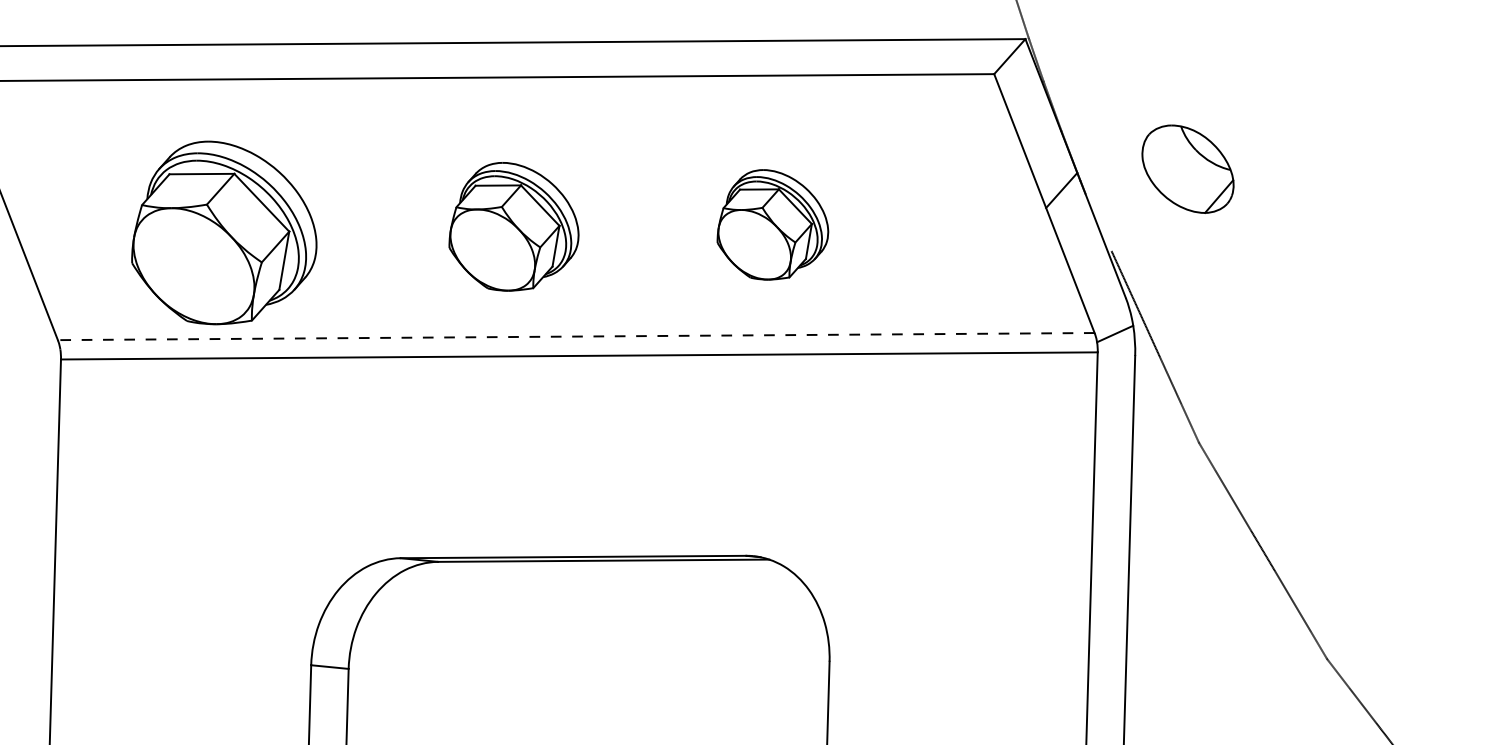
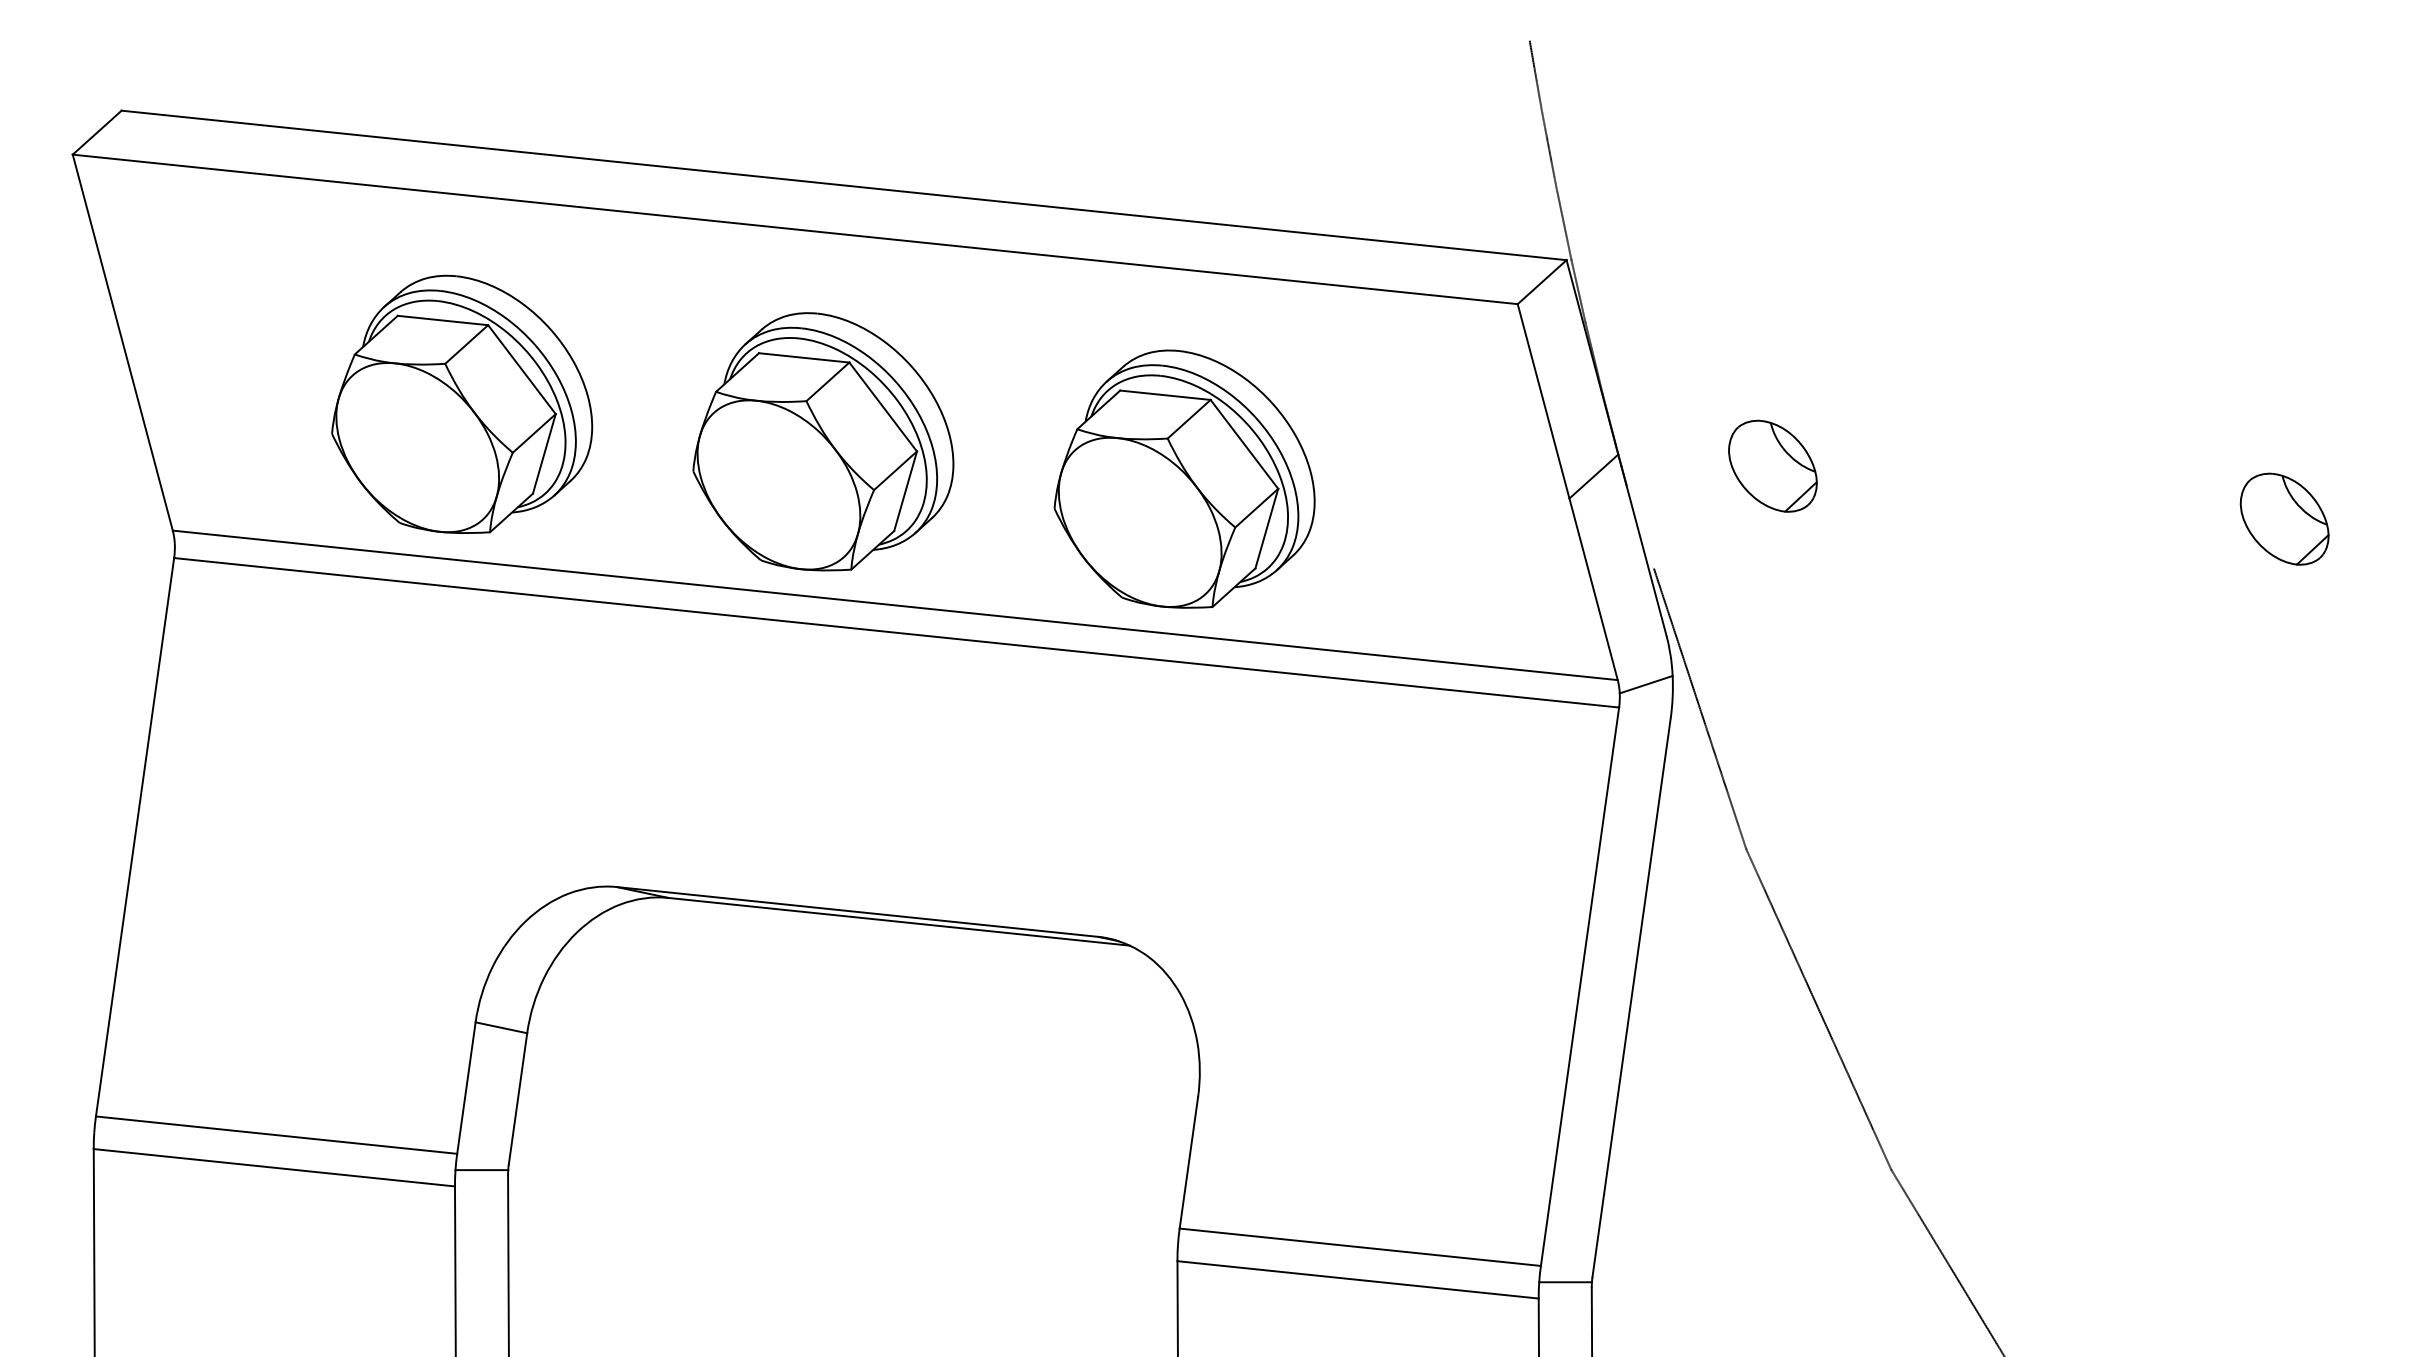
part: (1187, 168) -> (1772, 465), size x0.71
part: (771, 223) -> (1184, 478), size x1.67
part: (512, 225) -> (823, 441), size x1.43
part: (222, 231) -> (462, 403), moved
line: (575, 336) -> (894, 605), dashed -> solid

